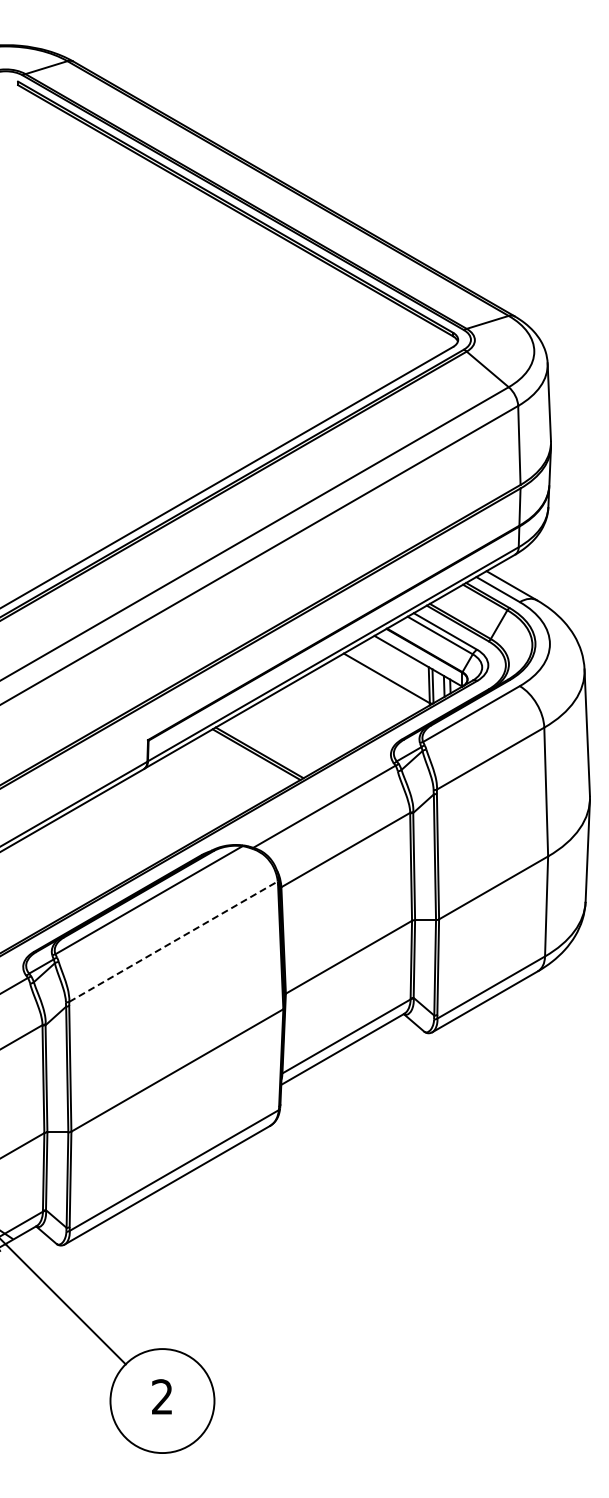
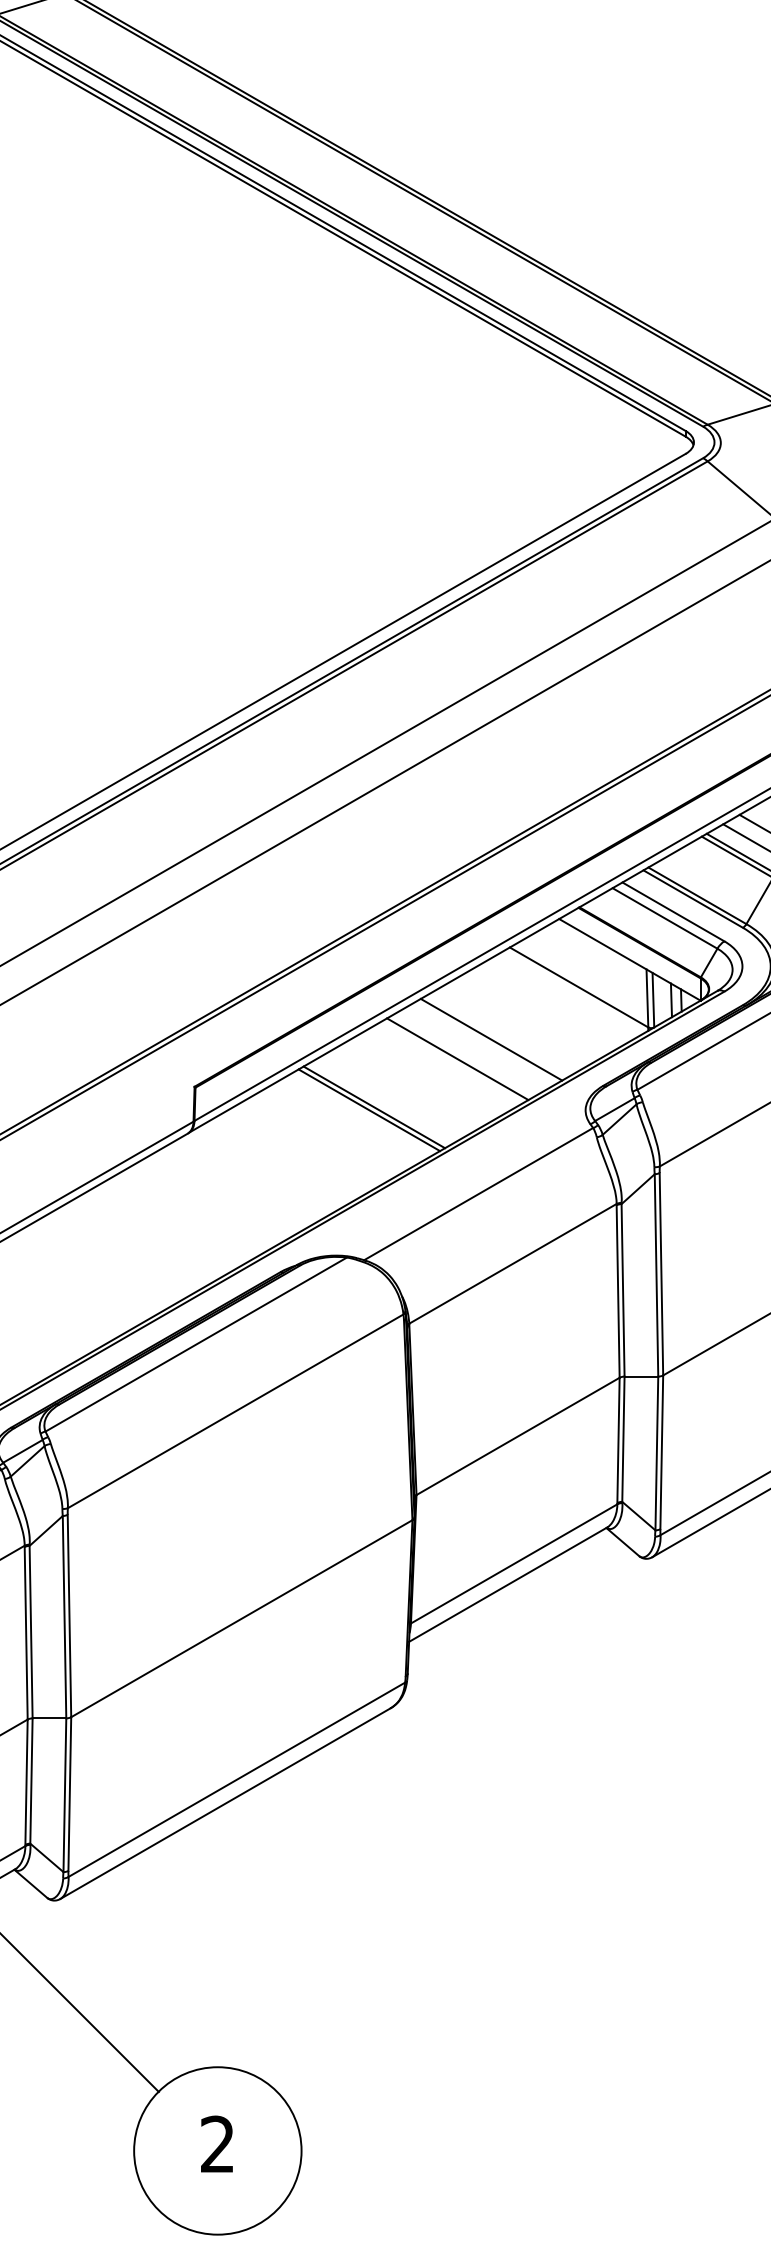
line: (332, 710) -> (491, 1039), added
line: (311, 722) -> (457, 1058), added
line: (173, 941) -> (235, 1411), dashed -> solid

